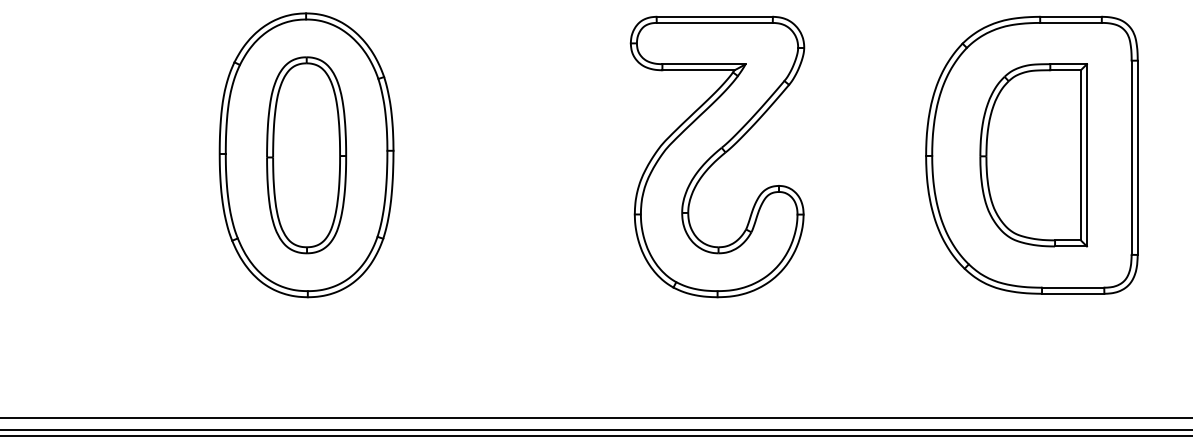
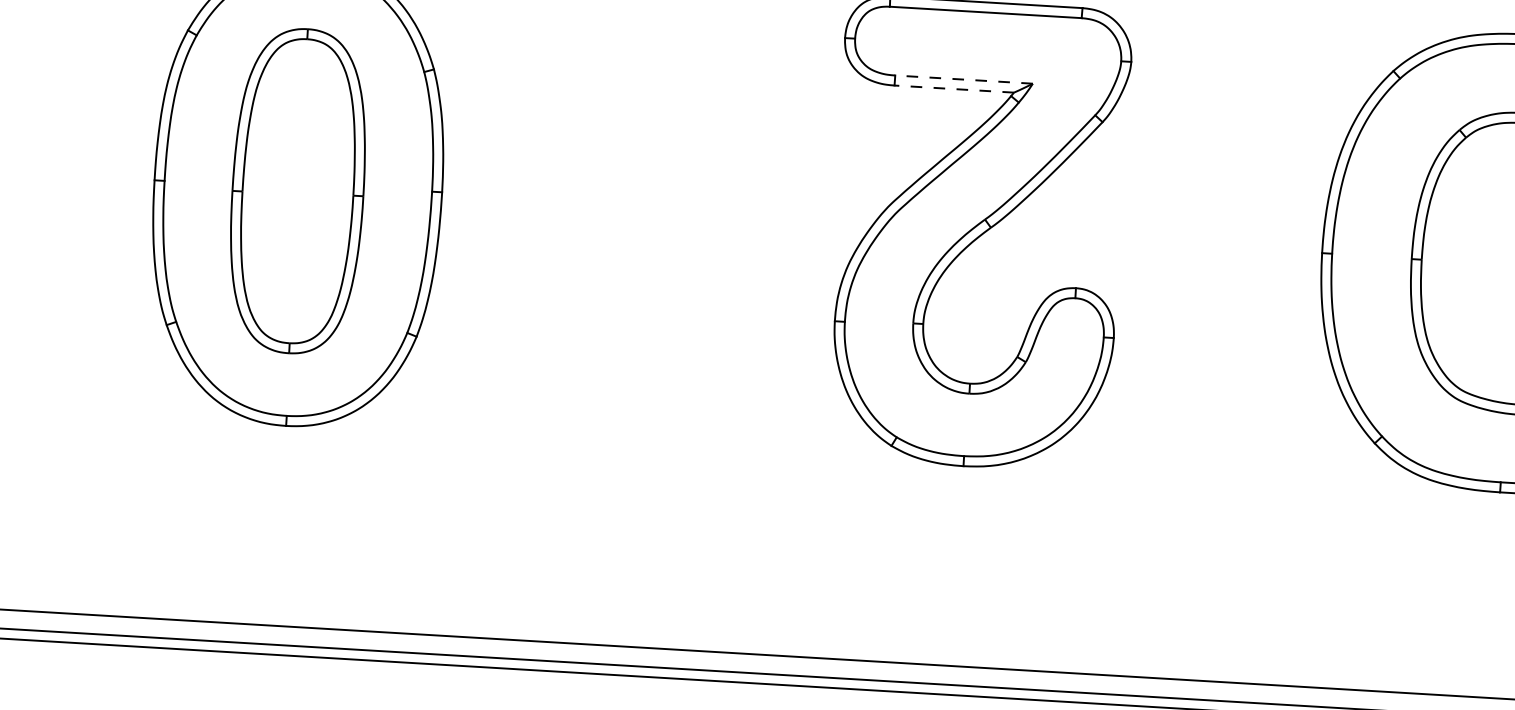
line: (704, 64) -> (964, 80), solid -> dashed
line: (698, 70) -> (954, 89), solid -> dashed

